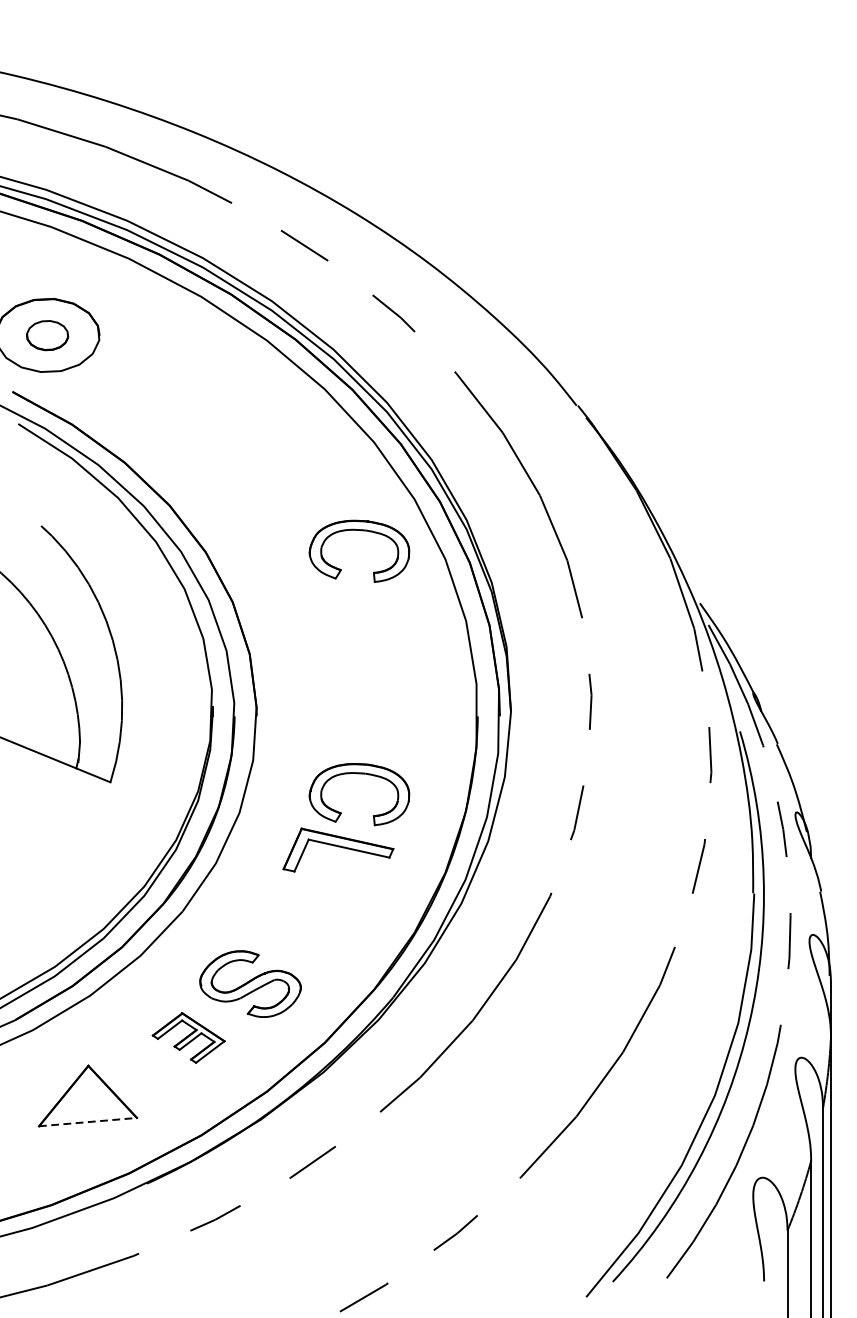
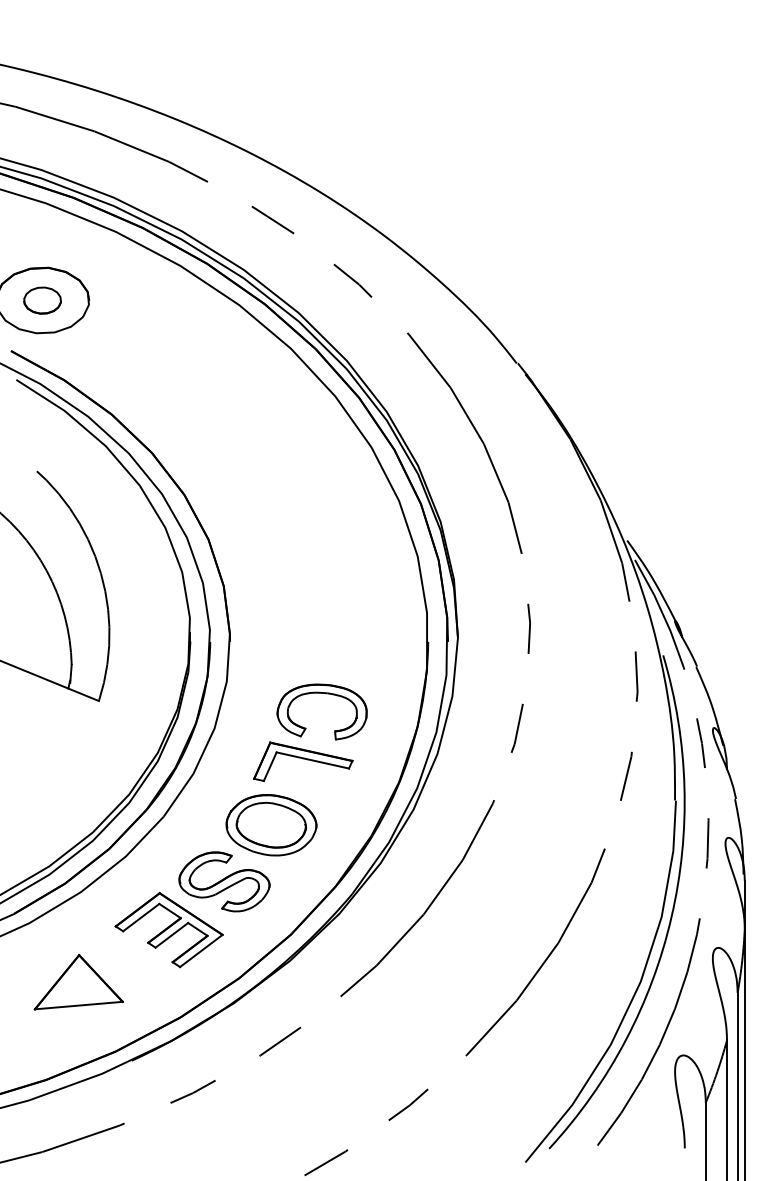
part: (364, 531) -> (326, 476), removed
part: (302, 921) -> (271, 825), added
part: (188, 1038) -> (168, 930), size x1.67
line: (88, 1122) -> (79, 1005), dashed -> solid

